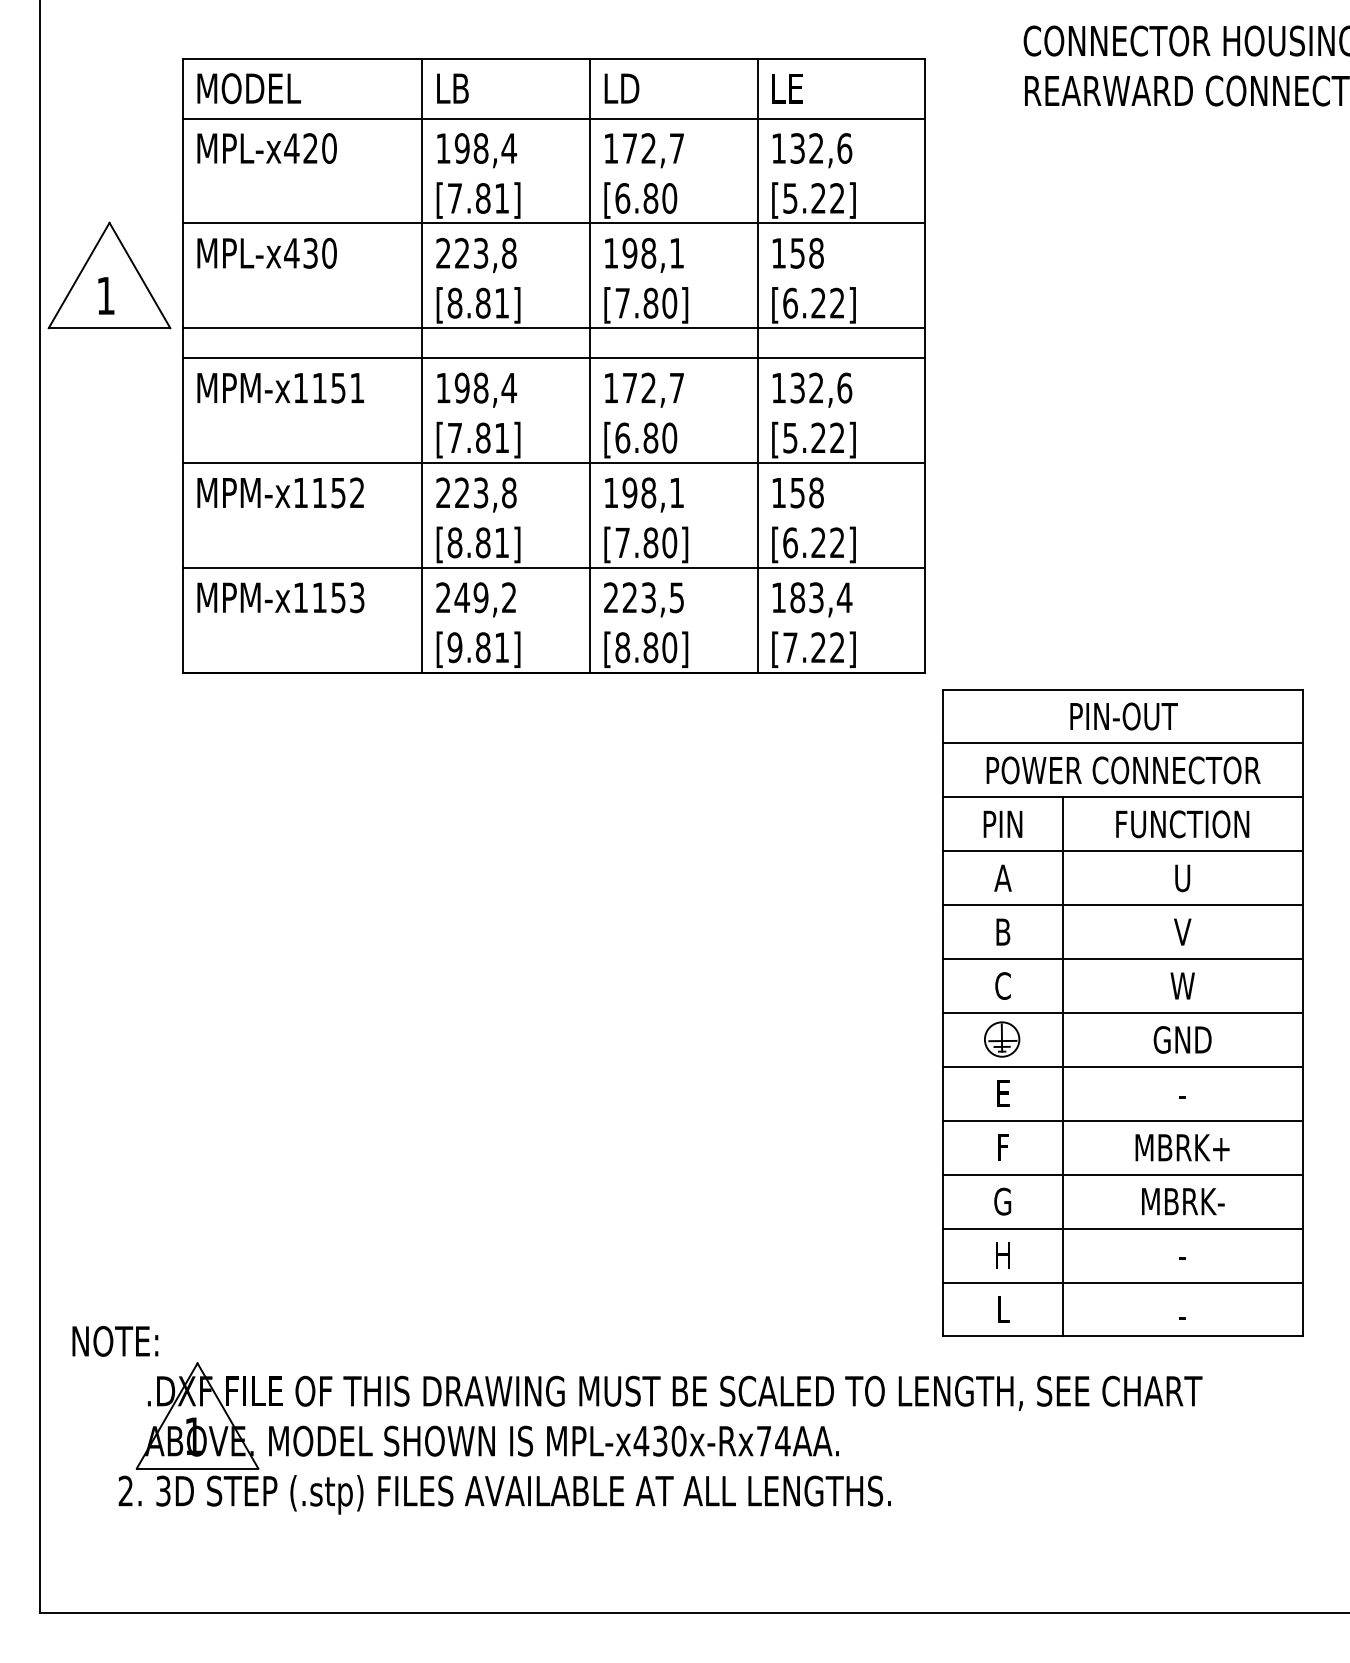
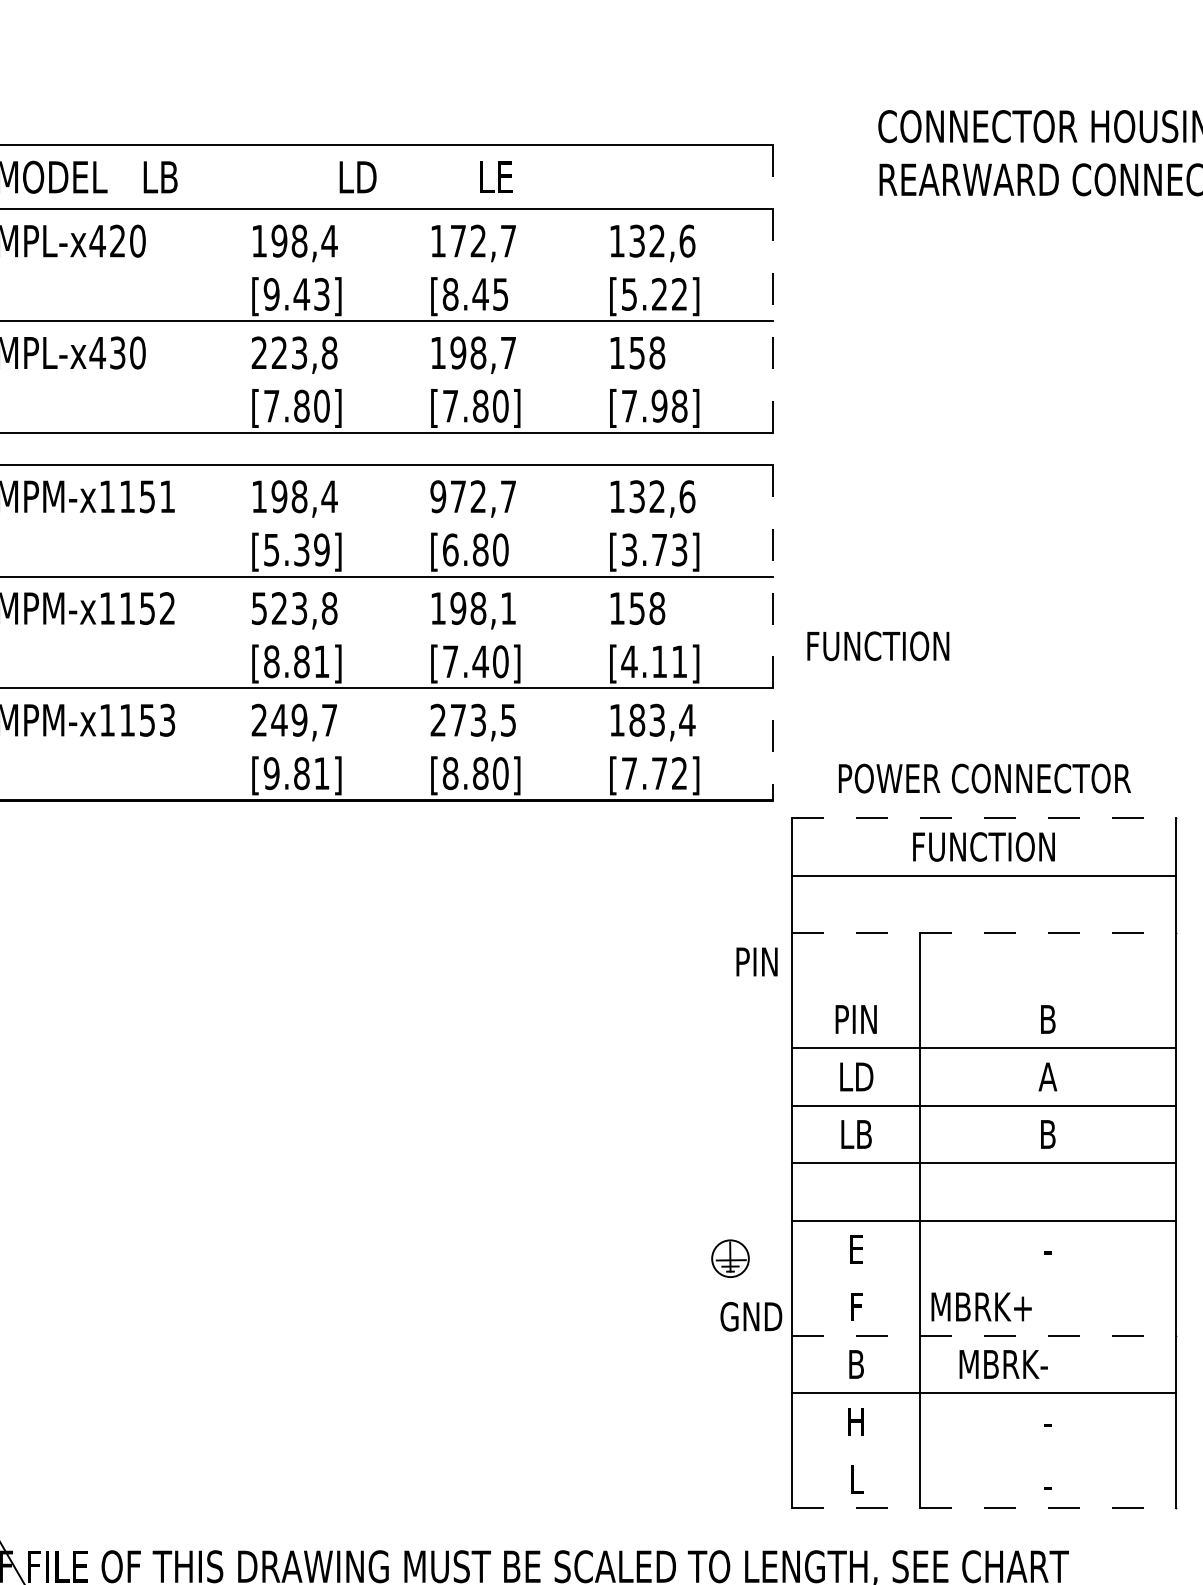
text: (452, 88) -> (160, 177), moved
text: (621, 88) -> (357, 177), moved
text: (787, 88) -> (496, 177), moved
text: (478, 198) -> (296, 294), [7.81] -> [9.43]
text: (646, 198) -> (475, 294), [6.80 -> [8.45
text: (676, 253) -> (507, 353), 198,1 -> 198,7
text: (478, 302) -> (296, 405), [8.81] -> [7.80]
text: (813, 302) -> (654, 405), [6.22] -> [7.98]
line: (422, 365) -> (237, 472), removed
line: (589, 365) -> (415, 472), removed
line: (757, 365) -> (594, 472), removed
line: (925, 366) -> (773, 473), solid -> dashed
text: (610, 387) -> (437, 496), 172,7 -> 972,7
text: (478, 437) -> (296, 549), [7.81] -> [5.39]
text: (813, 437) -> (654, 549), [5.22] -> [3.73]
text: (443, 492) -> (259, 608), 223,8 -> 523,8
text: (650, 542) -> (480, 661), [7.80] -> [7.40]
text: (813, 542) -> (654, 661), [6.22] -> [4.11]
text: (509, 597) -> (329, 720), 249,2 -> 249,7
text: (629, 597) -> (457, 720), 223,5 -> 273,5
text: (818, 647) -> (659, 773), [7.22] -> [7.72]
line: (1122, 689) -> (983, 818), solid -> dashed
text: (1122, 716) -> (983, 846), PIN-OUT -> FUNCTION
text: (1123, 770) -> (984, 778), moved
line: (1122, 797) -> (983, 933), solid -> dashed
text: (1002, 823) -> (756, 961), moved
text: (1182, 824) -> (878, 646), moved
line: (1122, 851) -> (983, 990), removed
text: (1002, 877) -> (855, 1018), A -> PIN
text: (1182, 878) -> (1047, 1019), U -> B
text: (1003, 931) -> (856, 1076), B -> LD
text: (1182, 931) -> (1047, 1076), V -> A
text: (1003, 985) -> (856, 1133), C -> LB
text: (1182, 985) -> (1047, 1133), W -> B
part: (1002, 1039) -> (730, 1258), moved
text: (1182, 1039) -> (751, 1316), moved
line: (1122, 1120) -> (983, 1277), removed
text: (1182, 1147) -> (981, 1306), moved
line: (1122, 1174) -> (983, 1335), solid -> dashed
text: (1002, 1201) -> (855, 1364), G -> B
text: (1183, 1201) -> (1003, 1364), moved
line: (1122, 1282) -> (983, 1450), removed
line: (1122, 1336) -> (983, 1508), solid -> dashed

